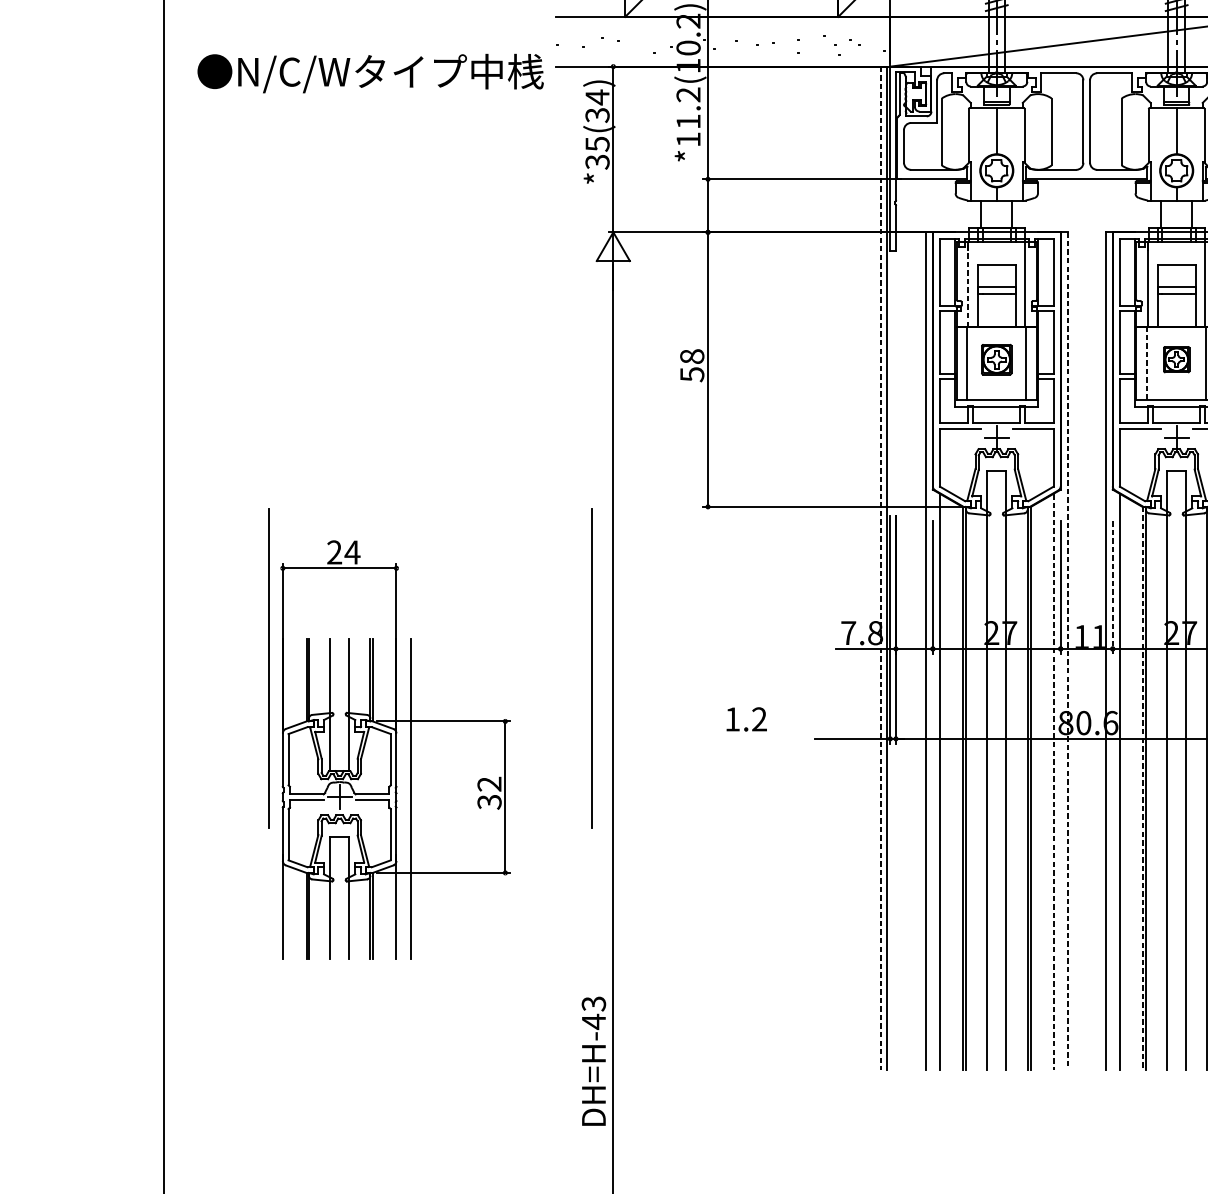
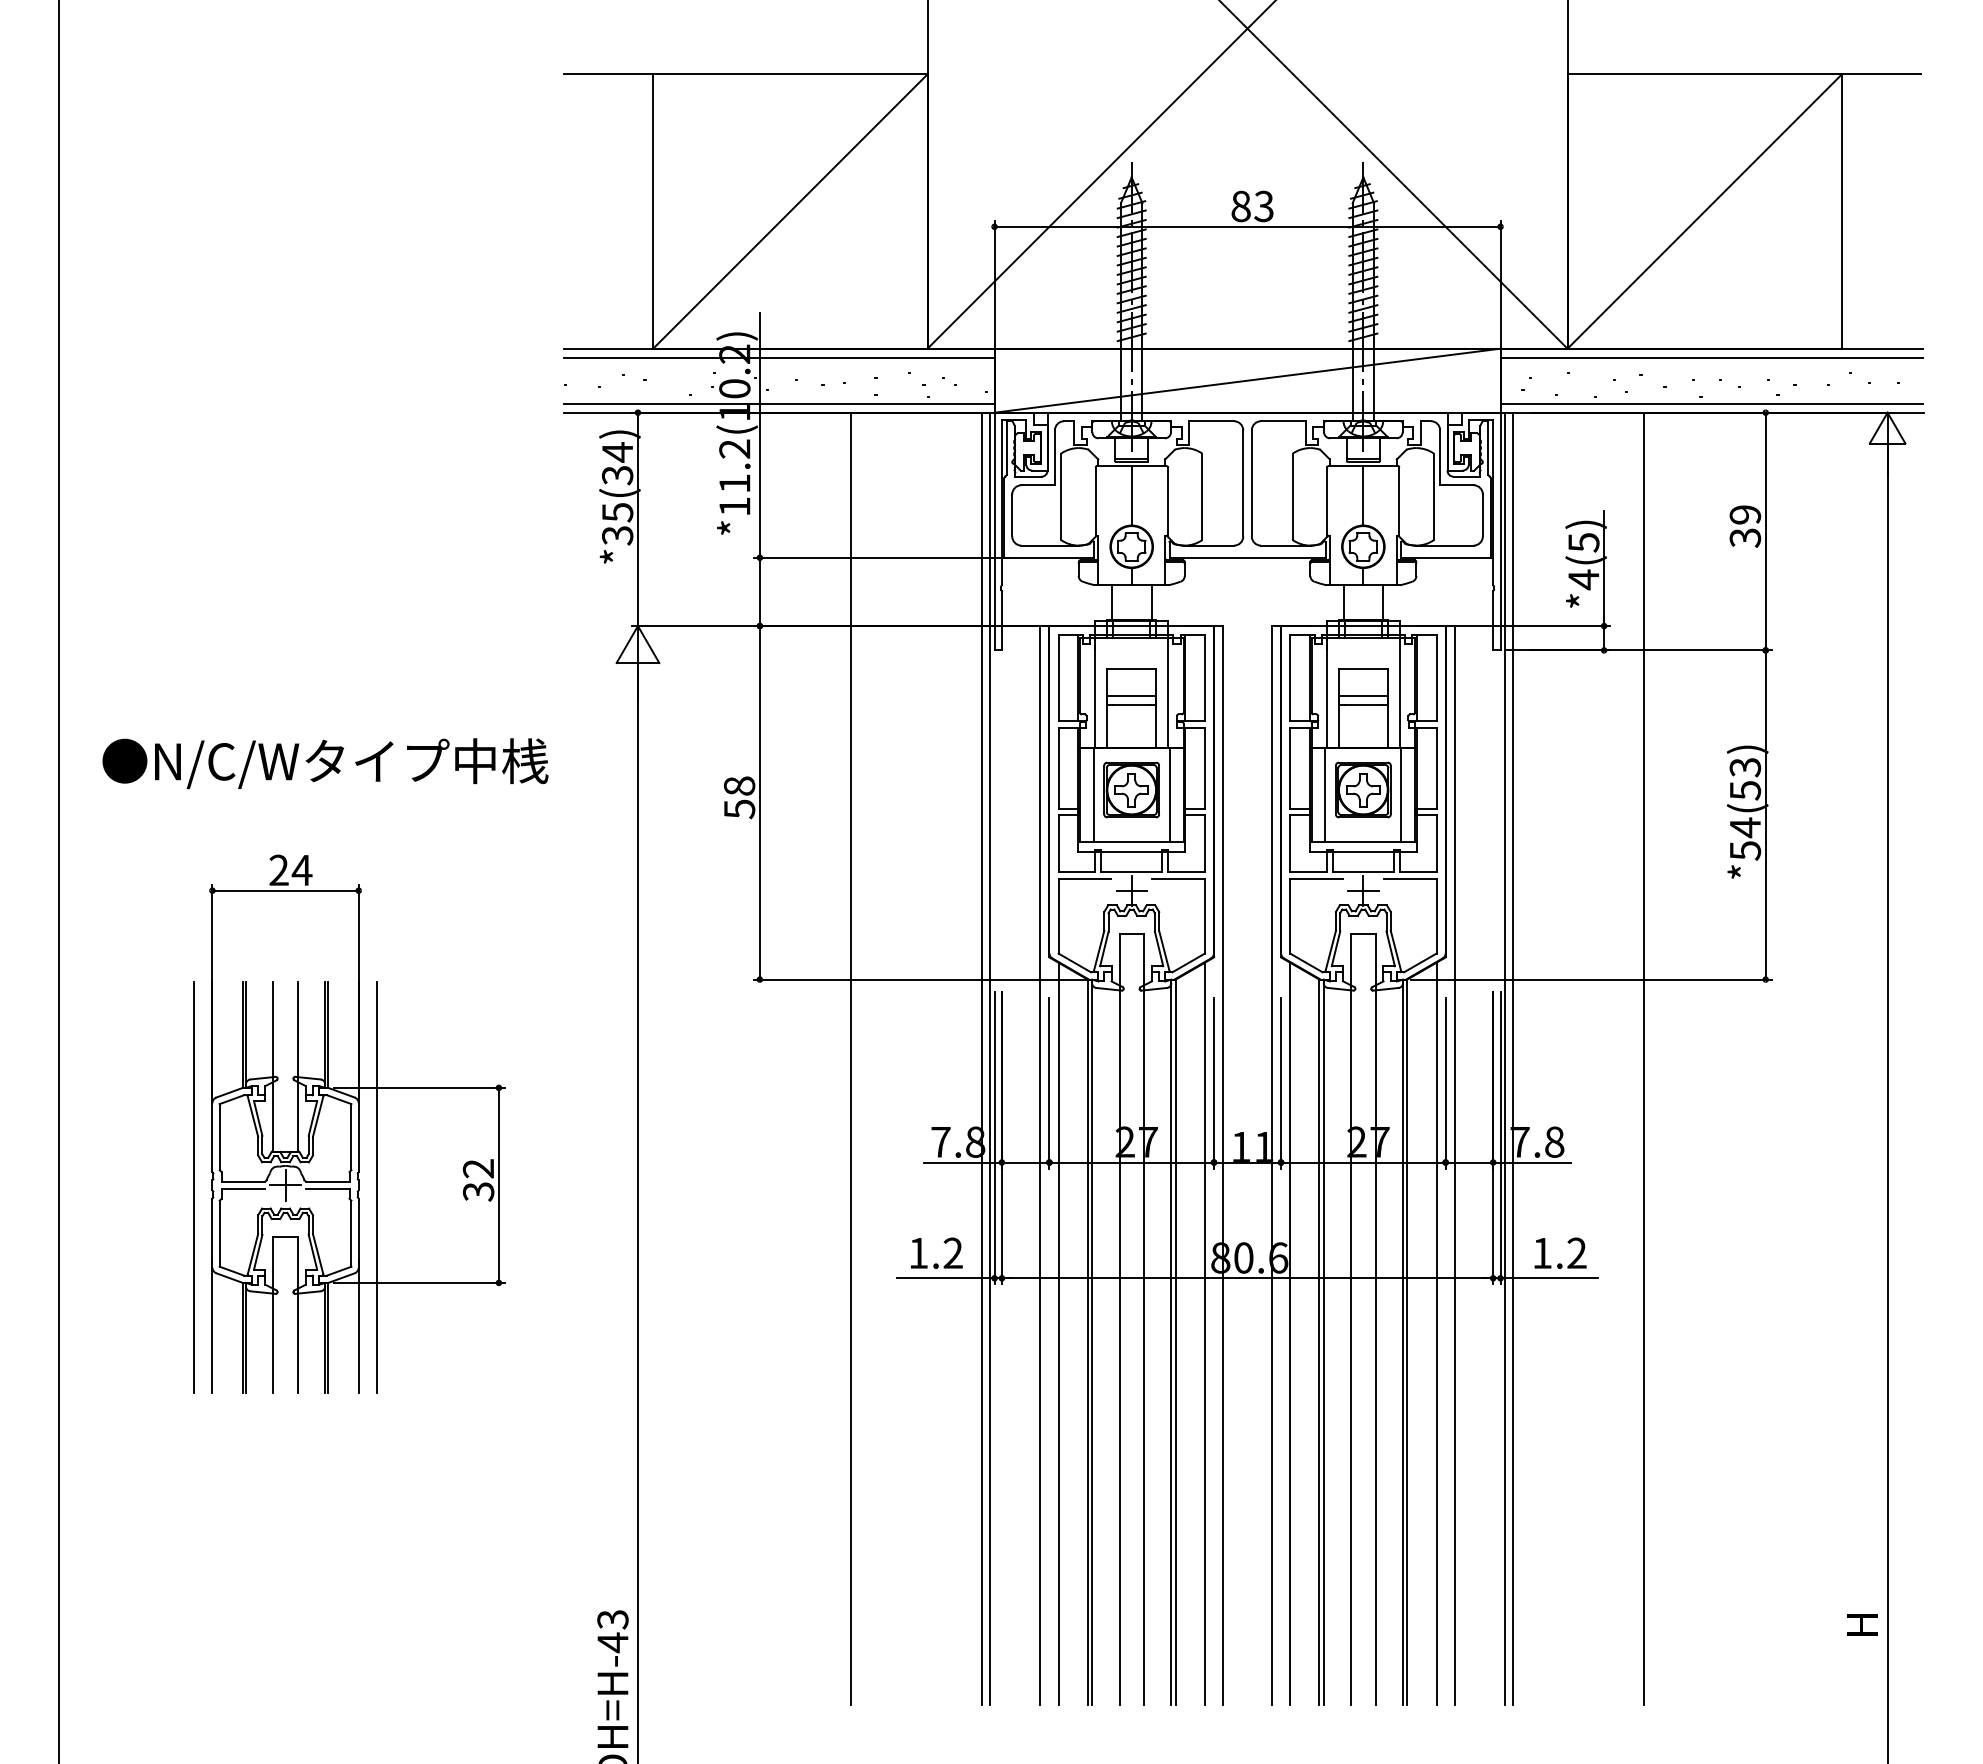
line: (723, 23) -> (779, 357), added
line: (723, 59) -> (779, 403), added
text: (370, 73) -> (325, 763), moved
line: (968, 284) -> (1095, 693), dashed -> solid
part: (996, 359) -> (1131, 789), size x1.43
part: (1176, 359) -> (1363, 789), size x1.67
line: (1147, 363) -> (1325, 794), dashed -> solid
line: (779, 568) -> (851, 1058), added
line: (880, 568) -> (982, 1059), dashed -> solid
line: (1113, 587) -> (1281, 1083), dashed -> solid
line: (1068, 652) -> (1223, 1166), dashed -> solid
line: (591, 668) -> (609, 1187), removed
text: (746, 718) -> (936, 1252), moved
part: (395, 749) -> (357, 1123), moved
line: (1053, 782) -> (1204, 1334), dashed -> solid
line: (1142, 788) -> (1319, 1342), dashed -> solid

